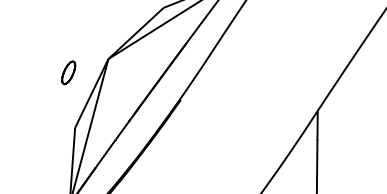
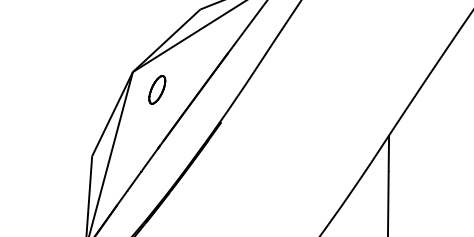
part: (68, 72) -> (157, 89), moved

